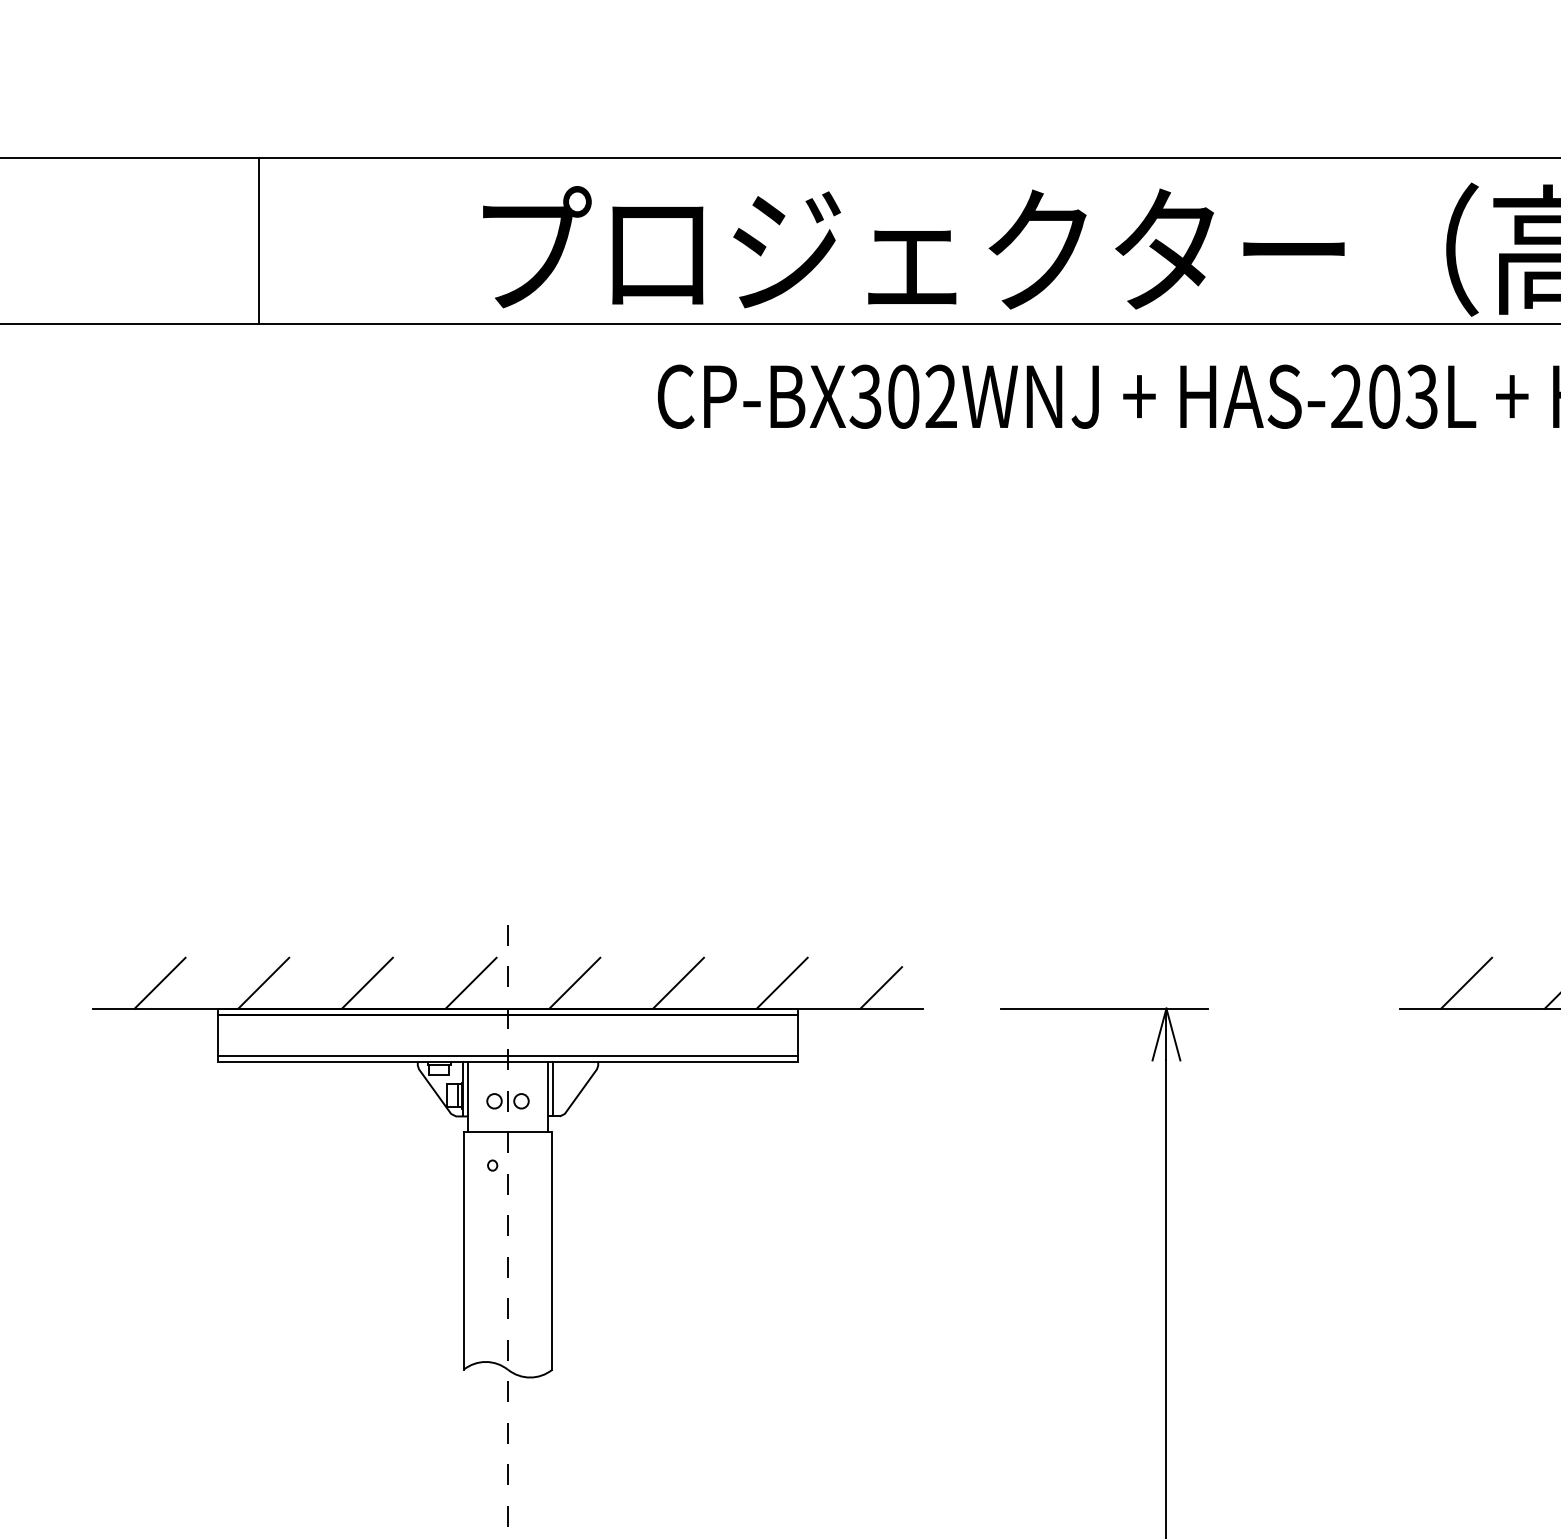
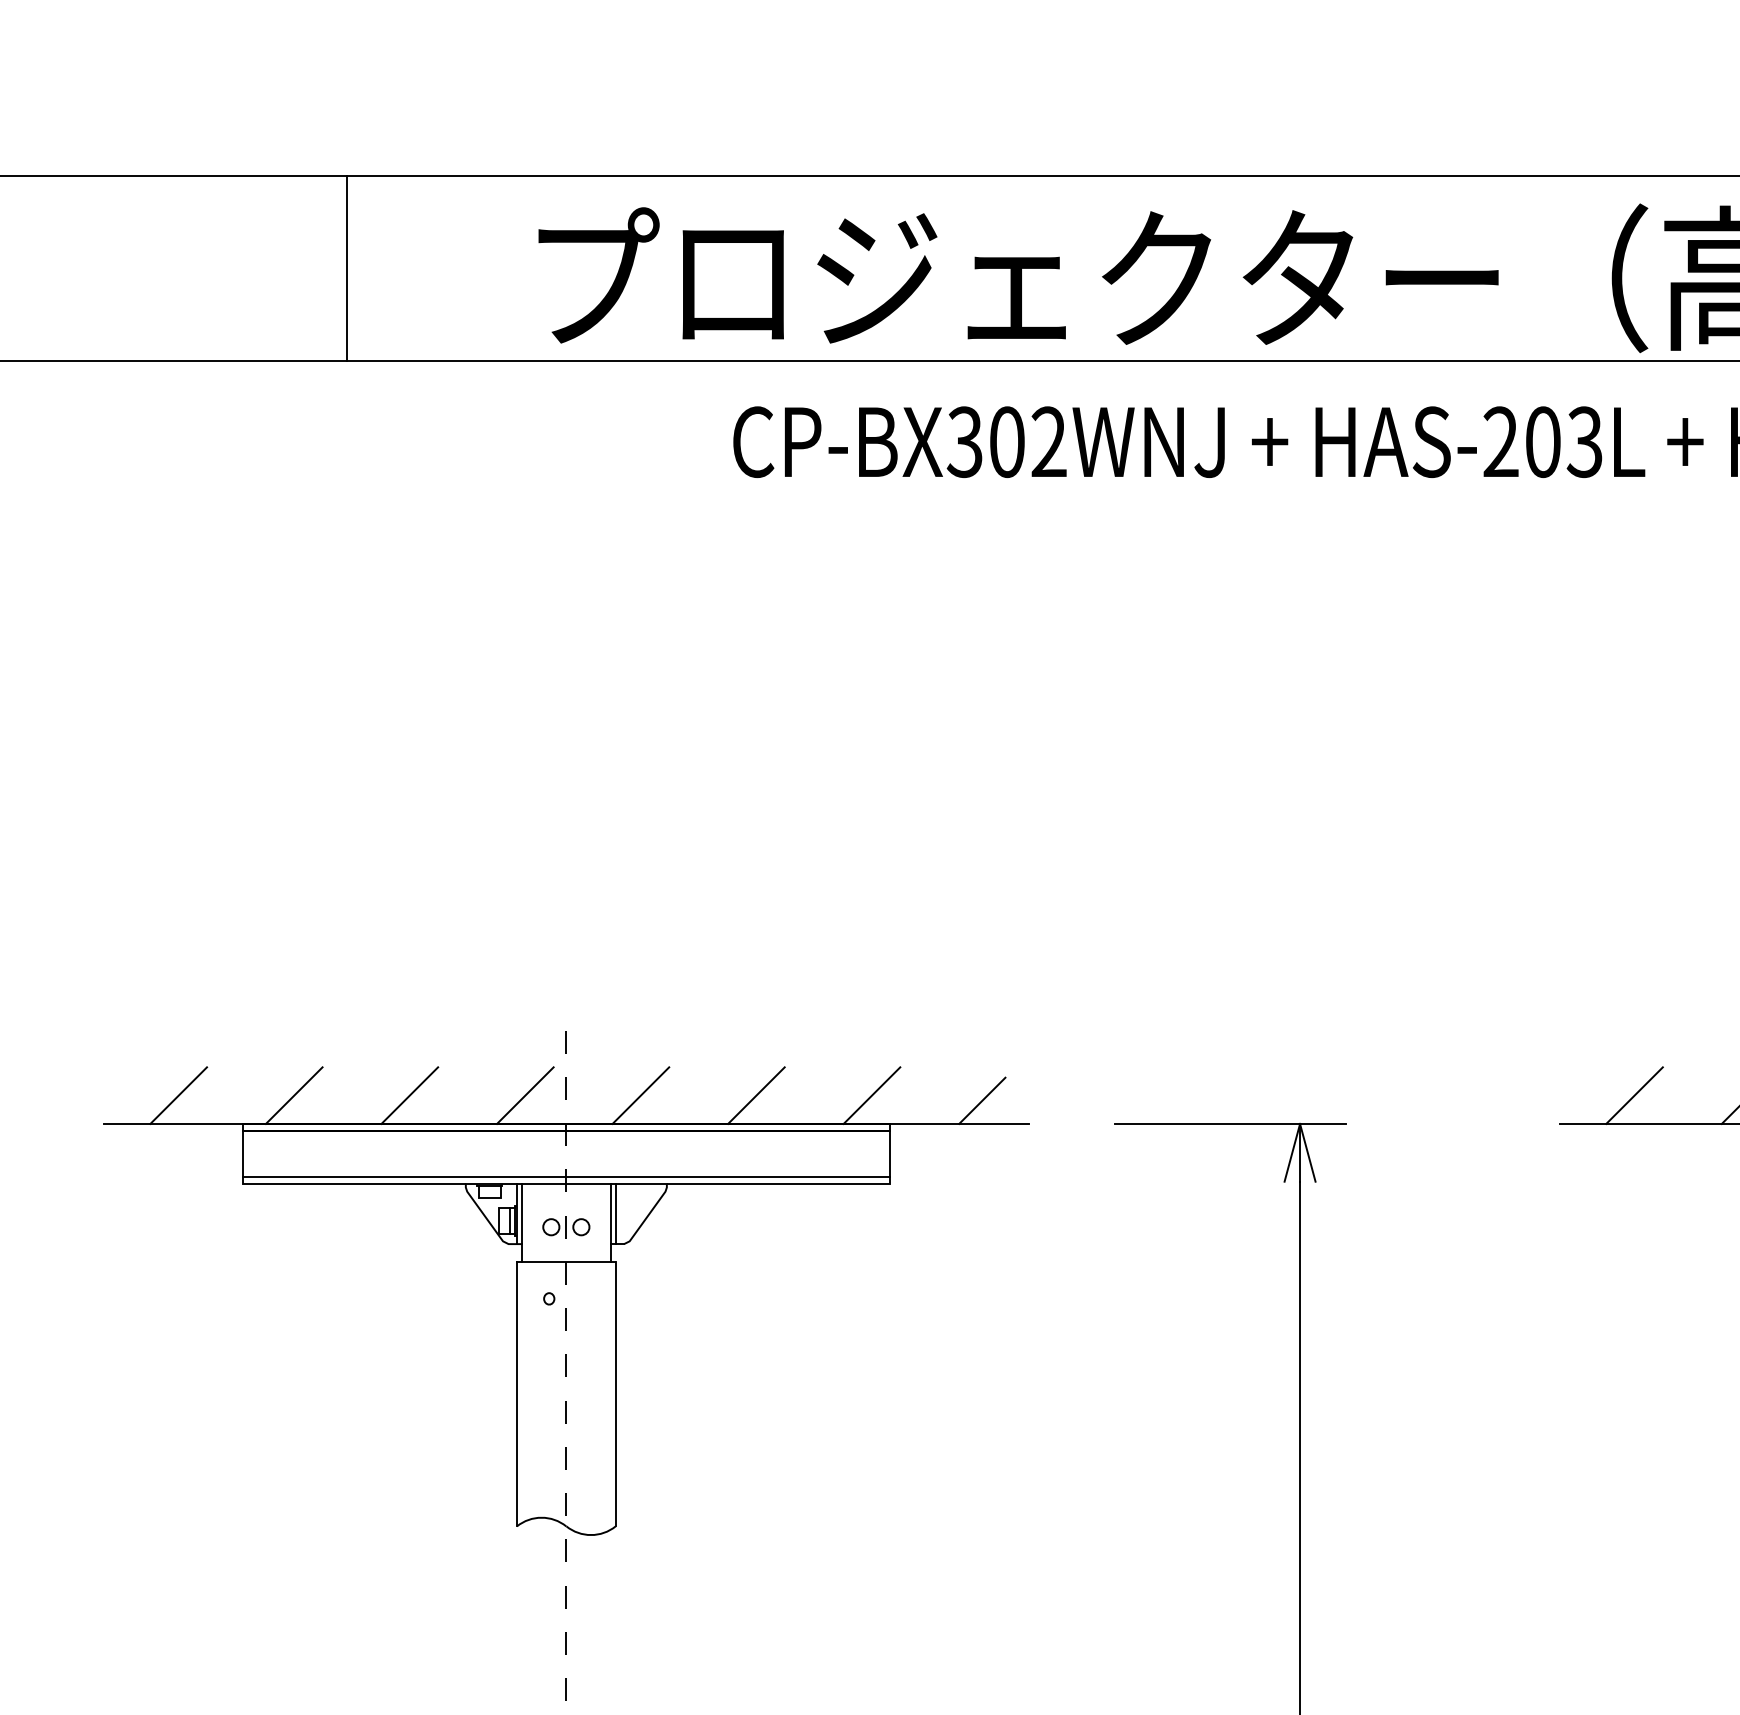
line: (259, 240) -> (347, 268), moved

